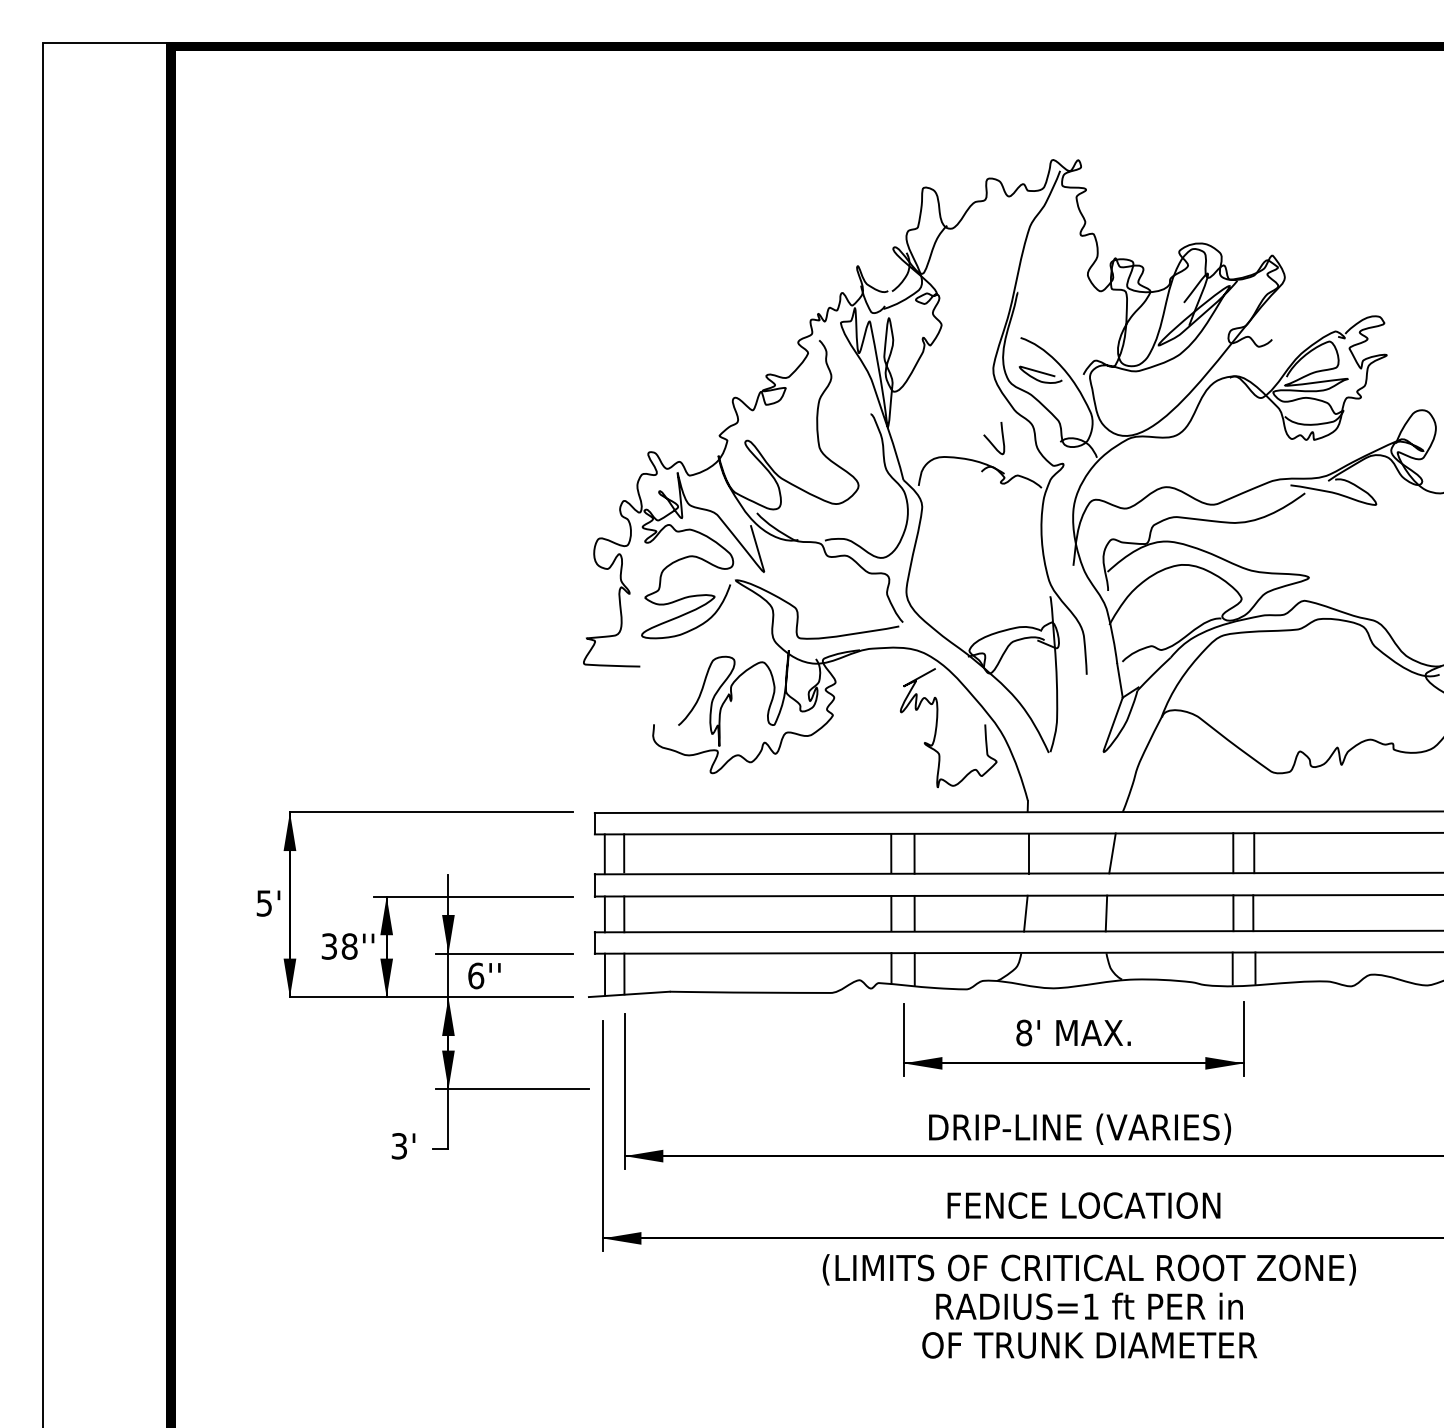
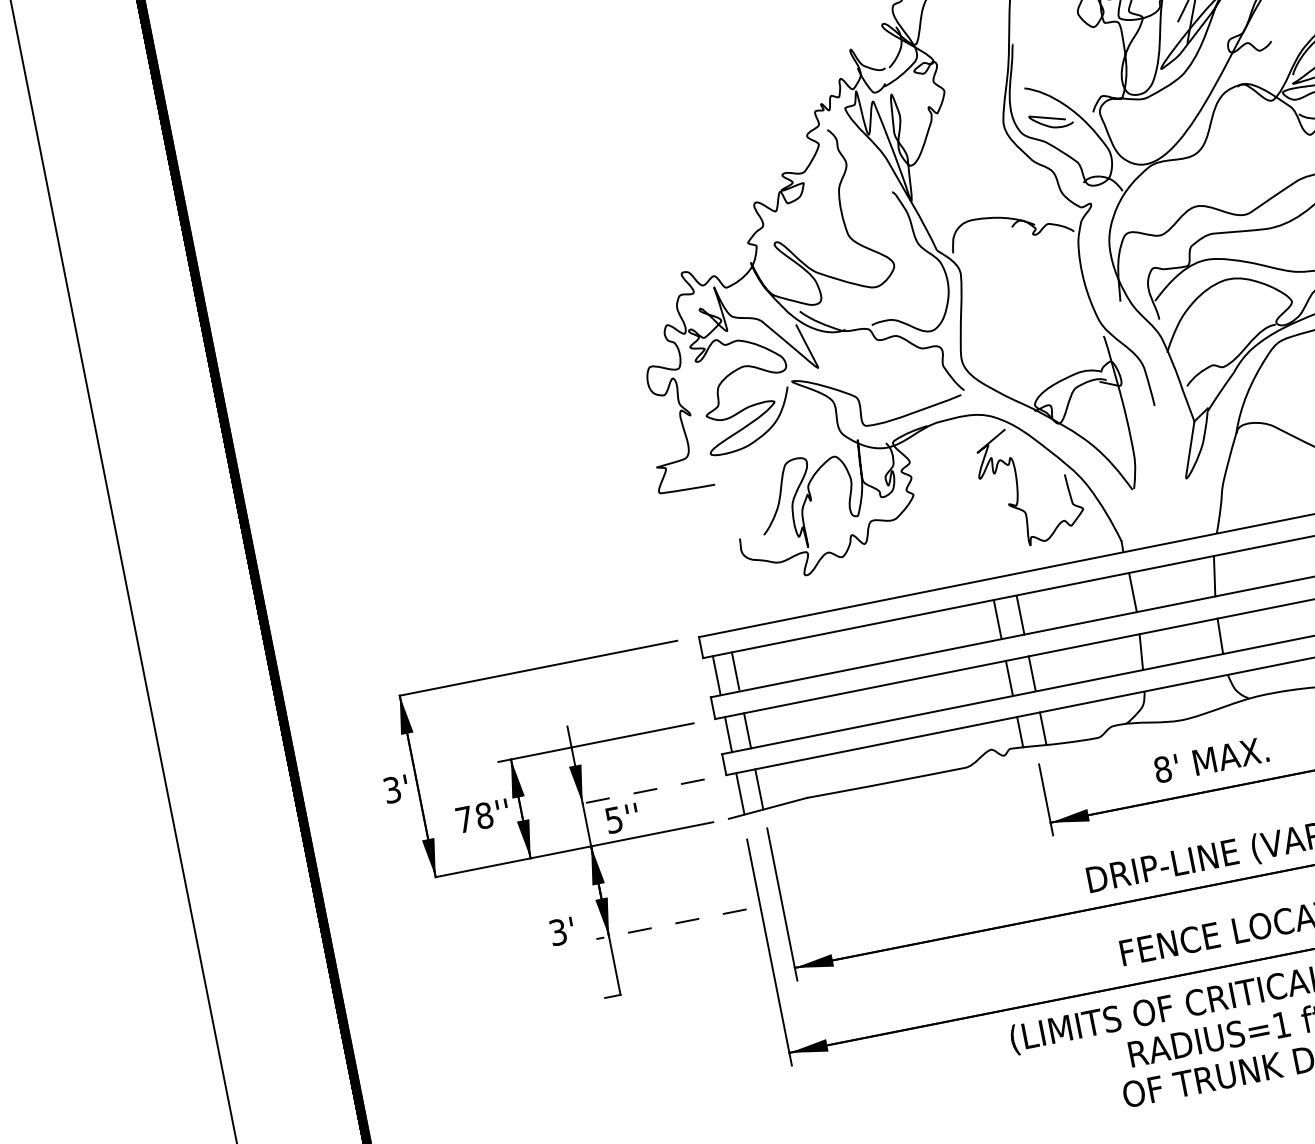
curve: (991, 441) -> (1015, 195), removed
text: (264, 903) -> (392, 790), 5' -> 3'
text: (328, 946) -> (463, 819), 38'' -> 78''
line: (504, 953) -> (637, 792), solid -> dashed
text: (476, 975) -> (614, 819), 6'' -> 5''
line: (512, 1089) -> (671, 924), solid -> dashed
text: (403, 1146) -> (562, 931), moved

